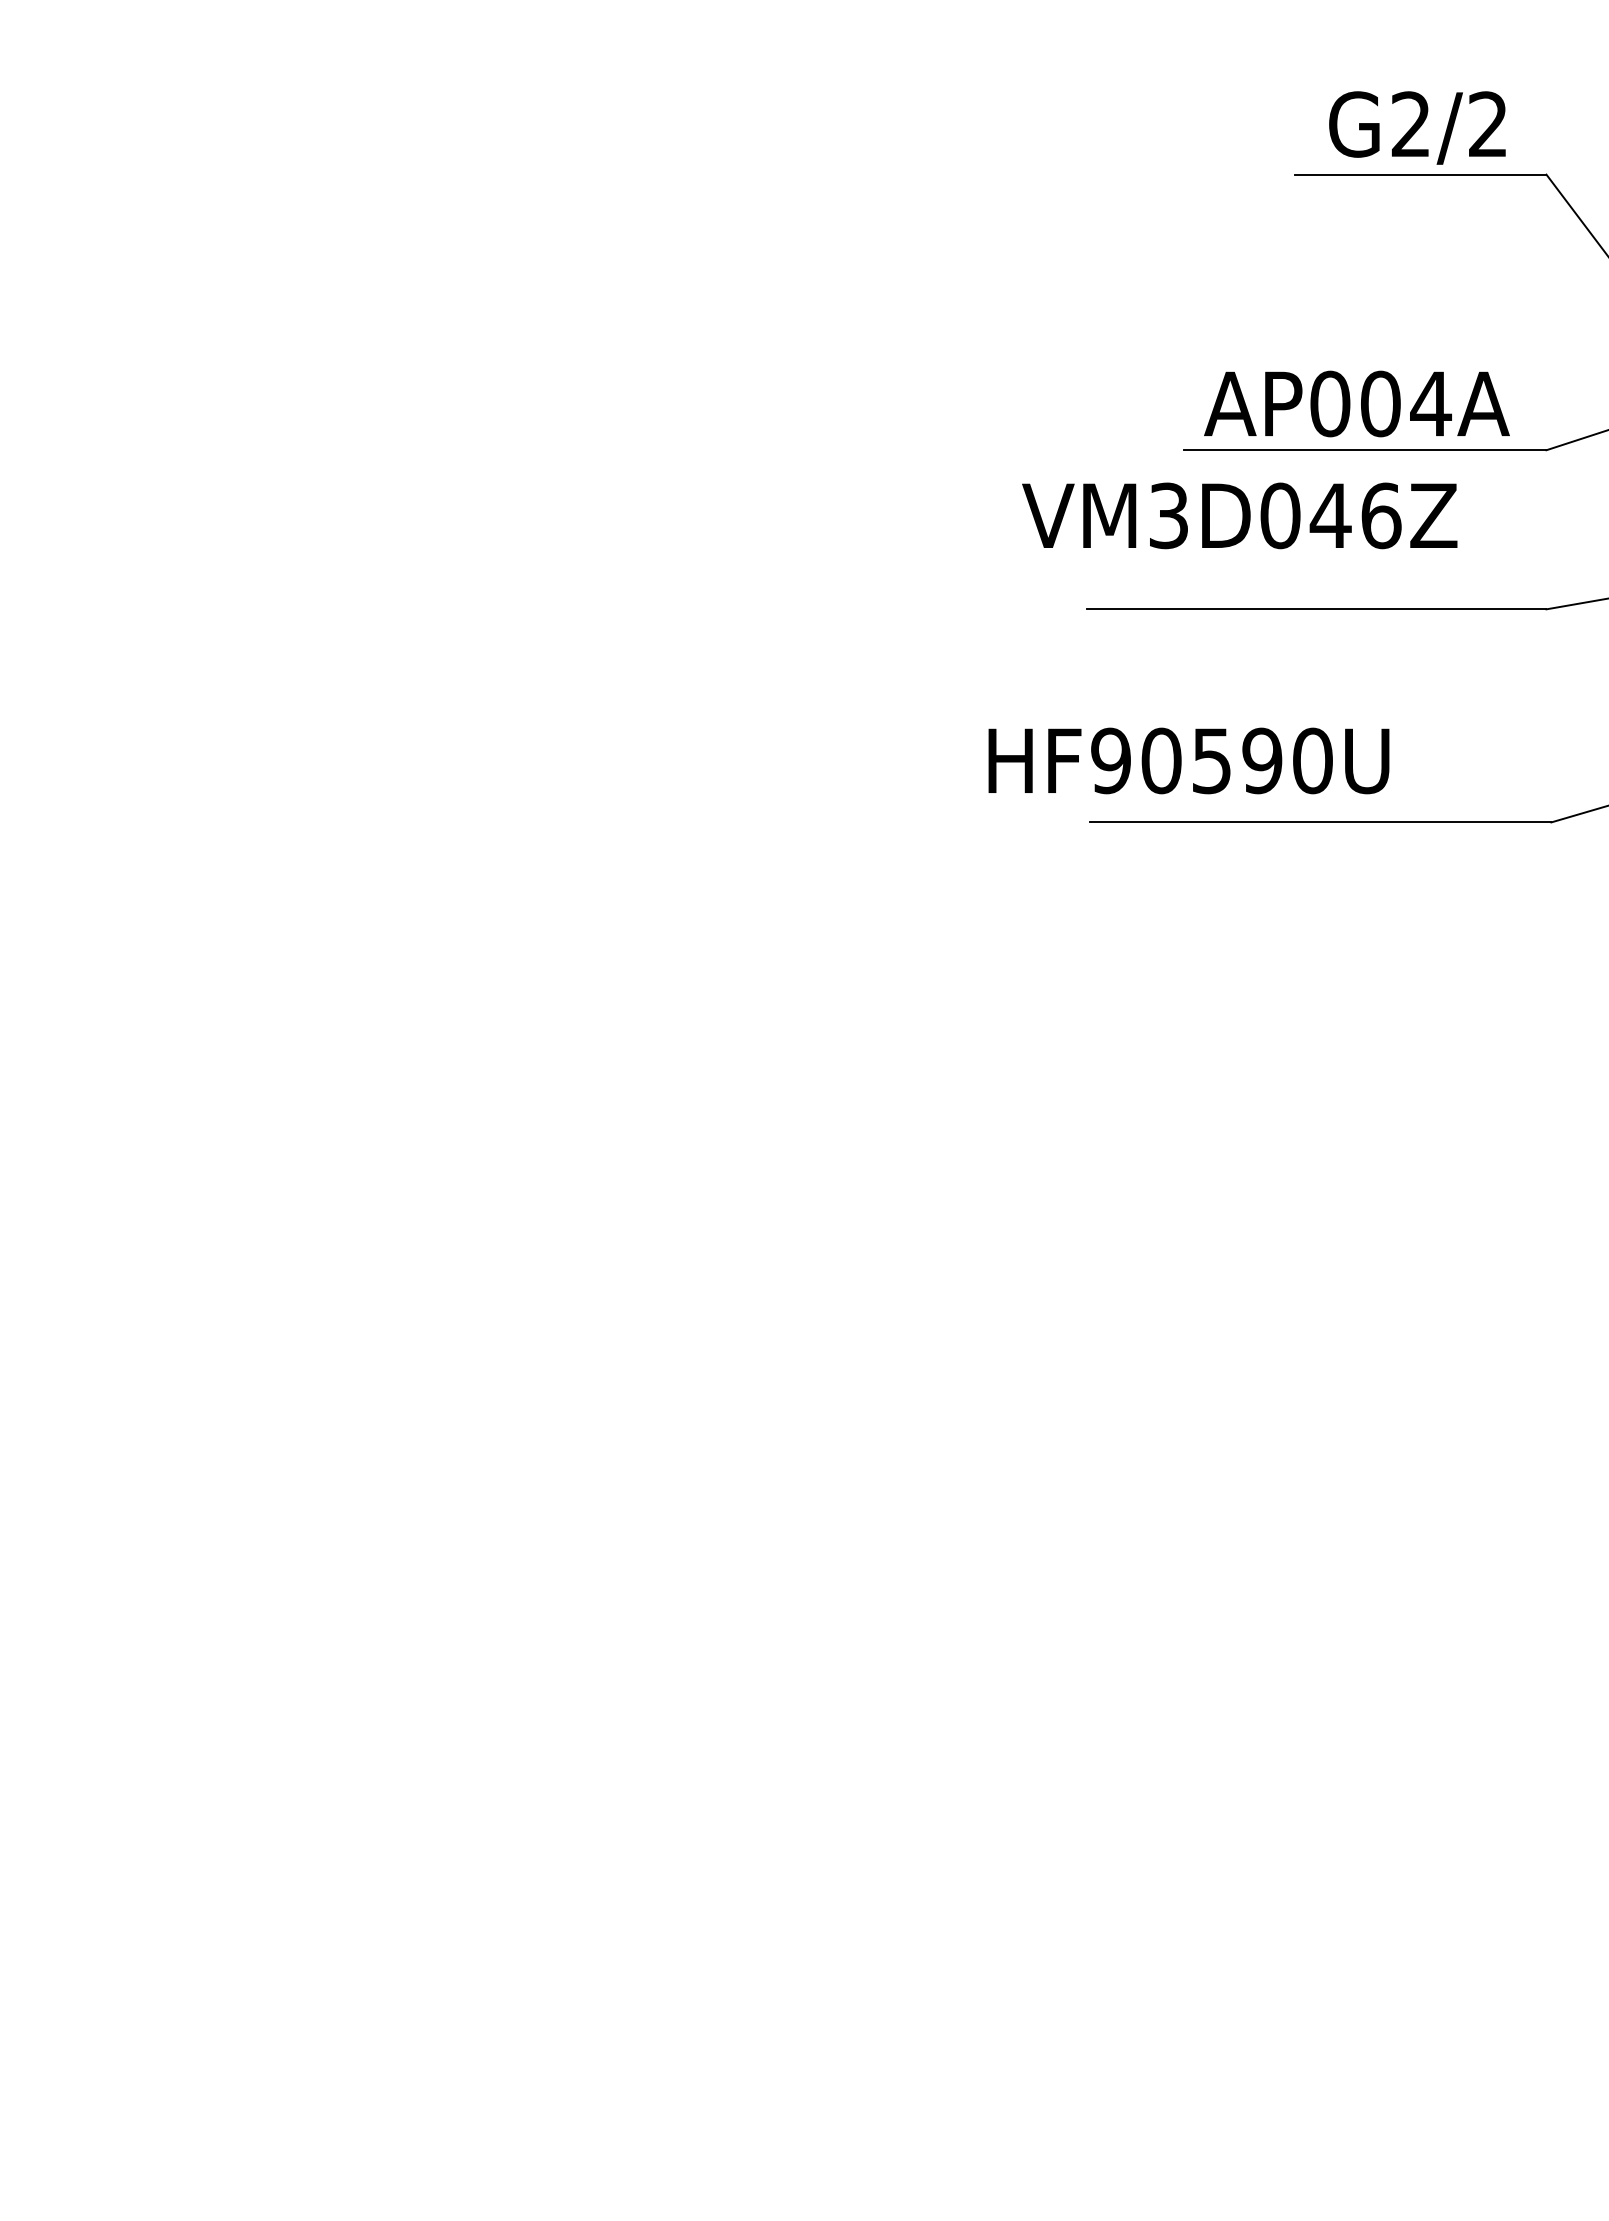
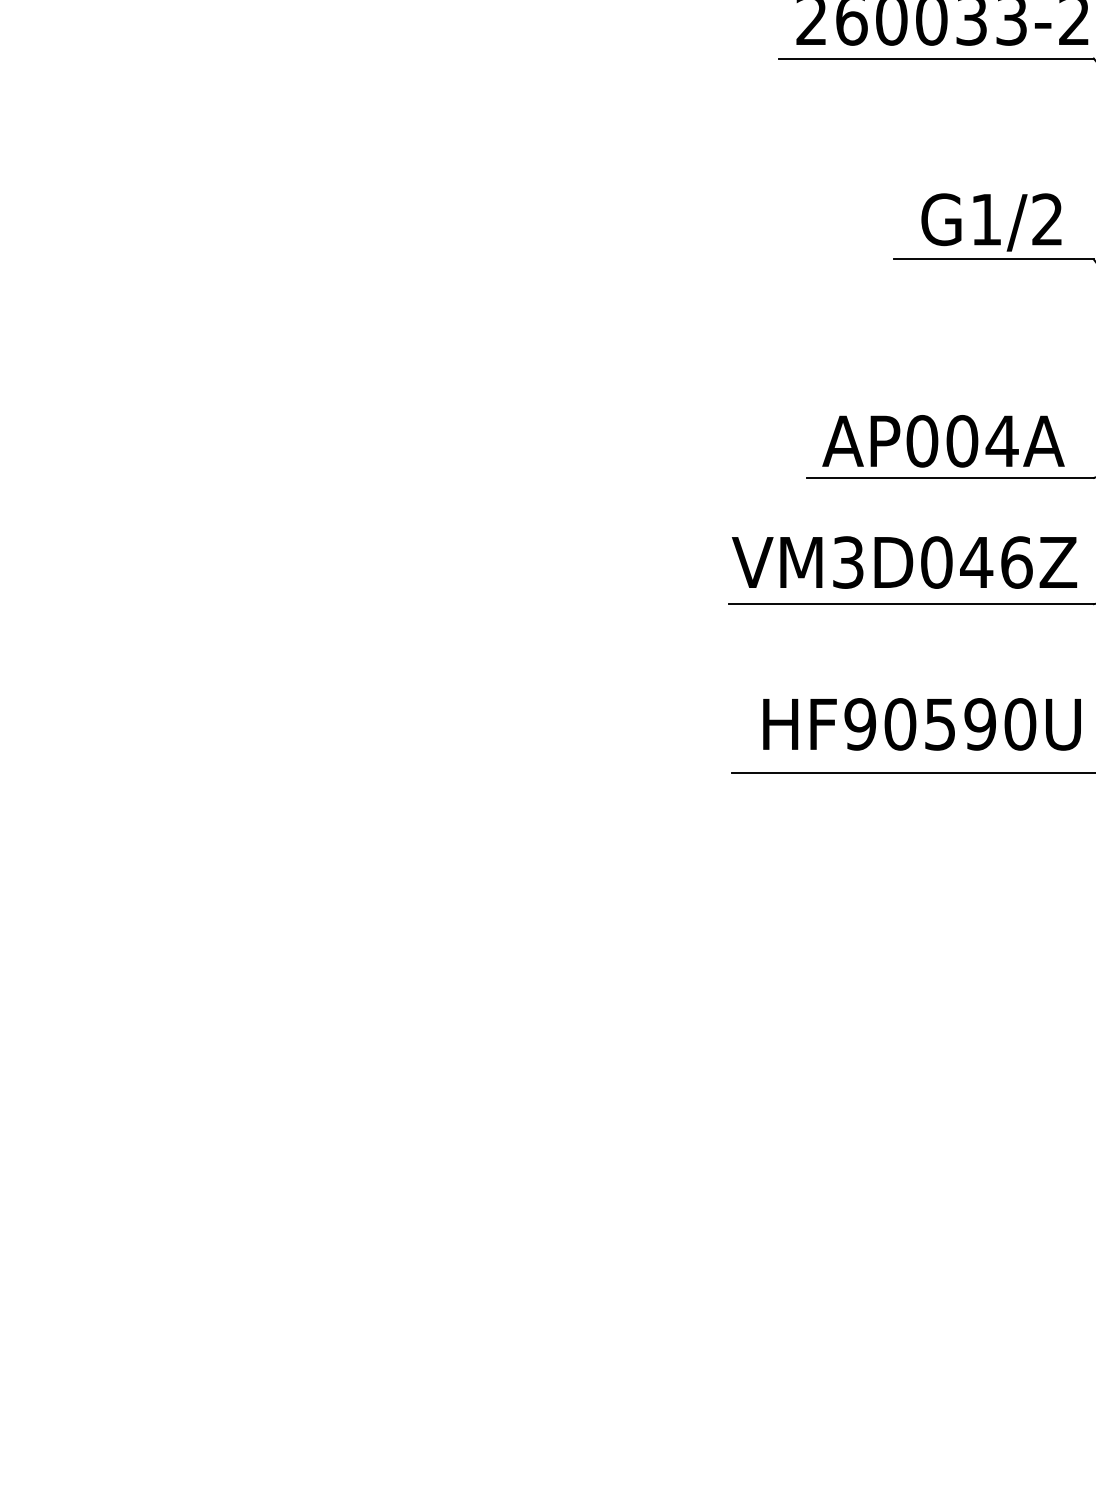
text: (1410, 123) -> (985, 218), G2/2 -> G1/2
text: (1239, 515) -> (904, 562), moved
text: (1188, 760) -> (921, 724), moved

